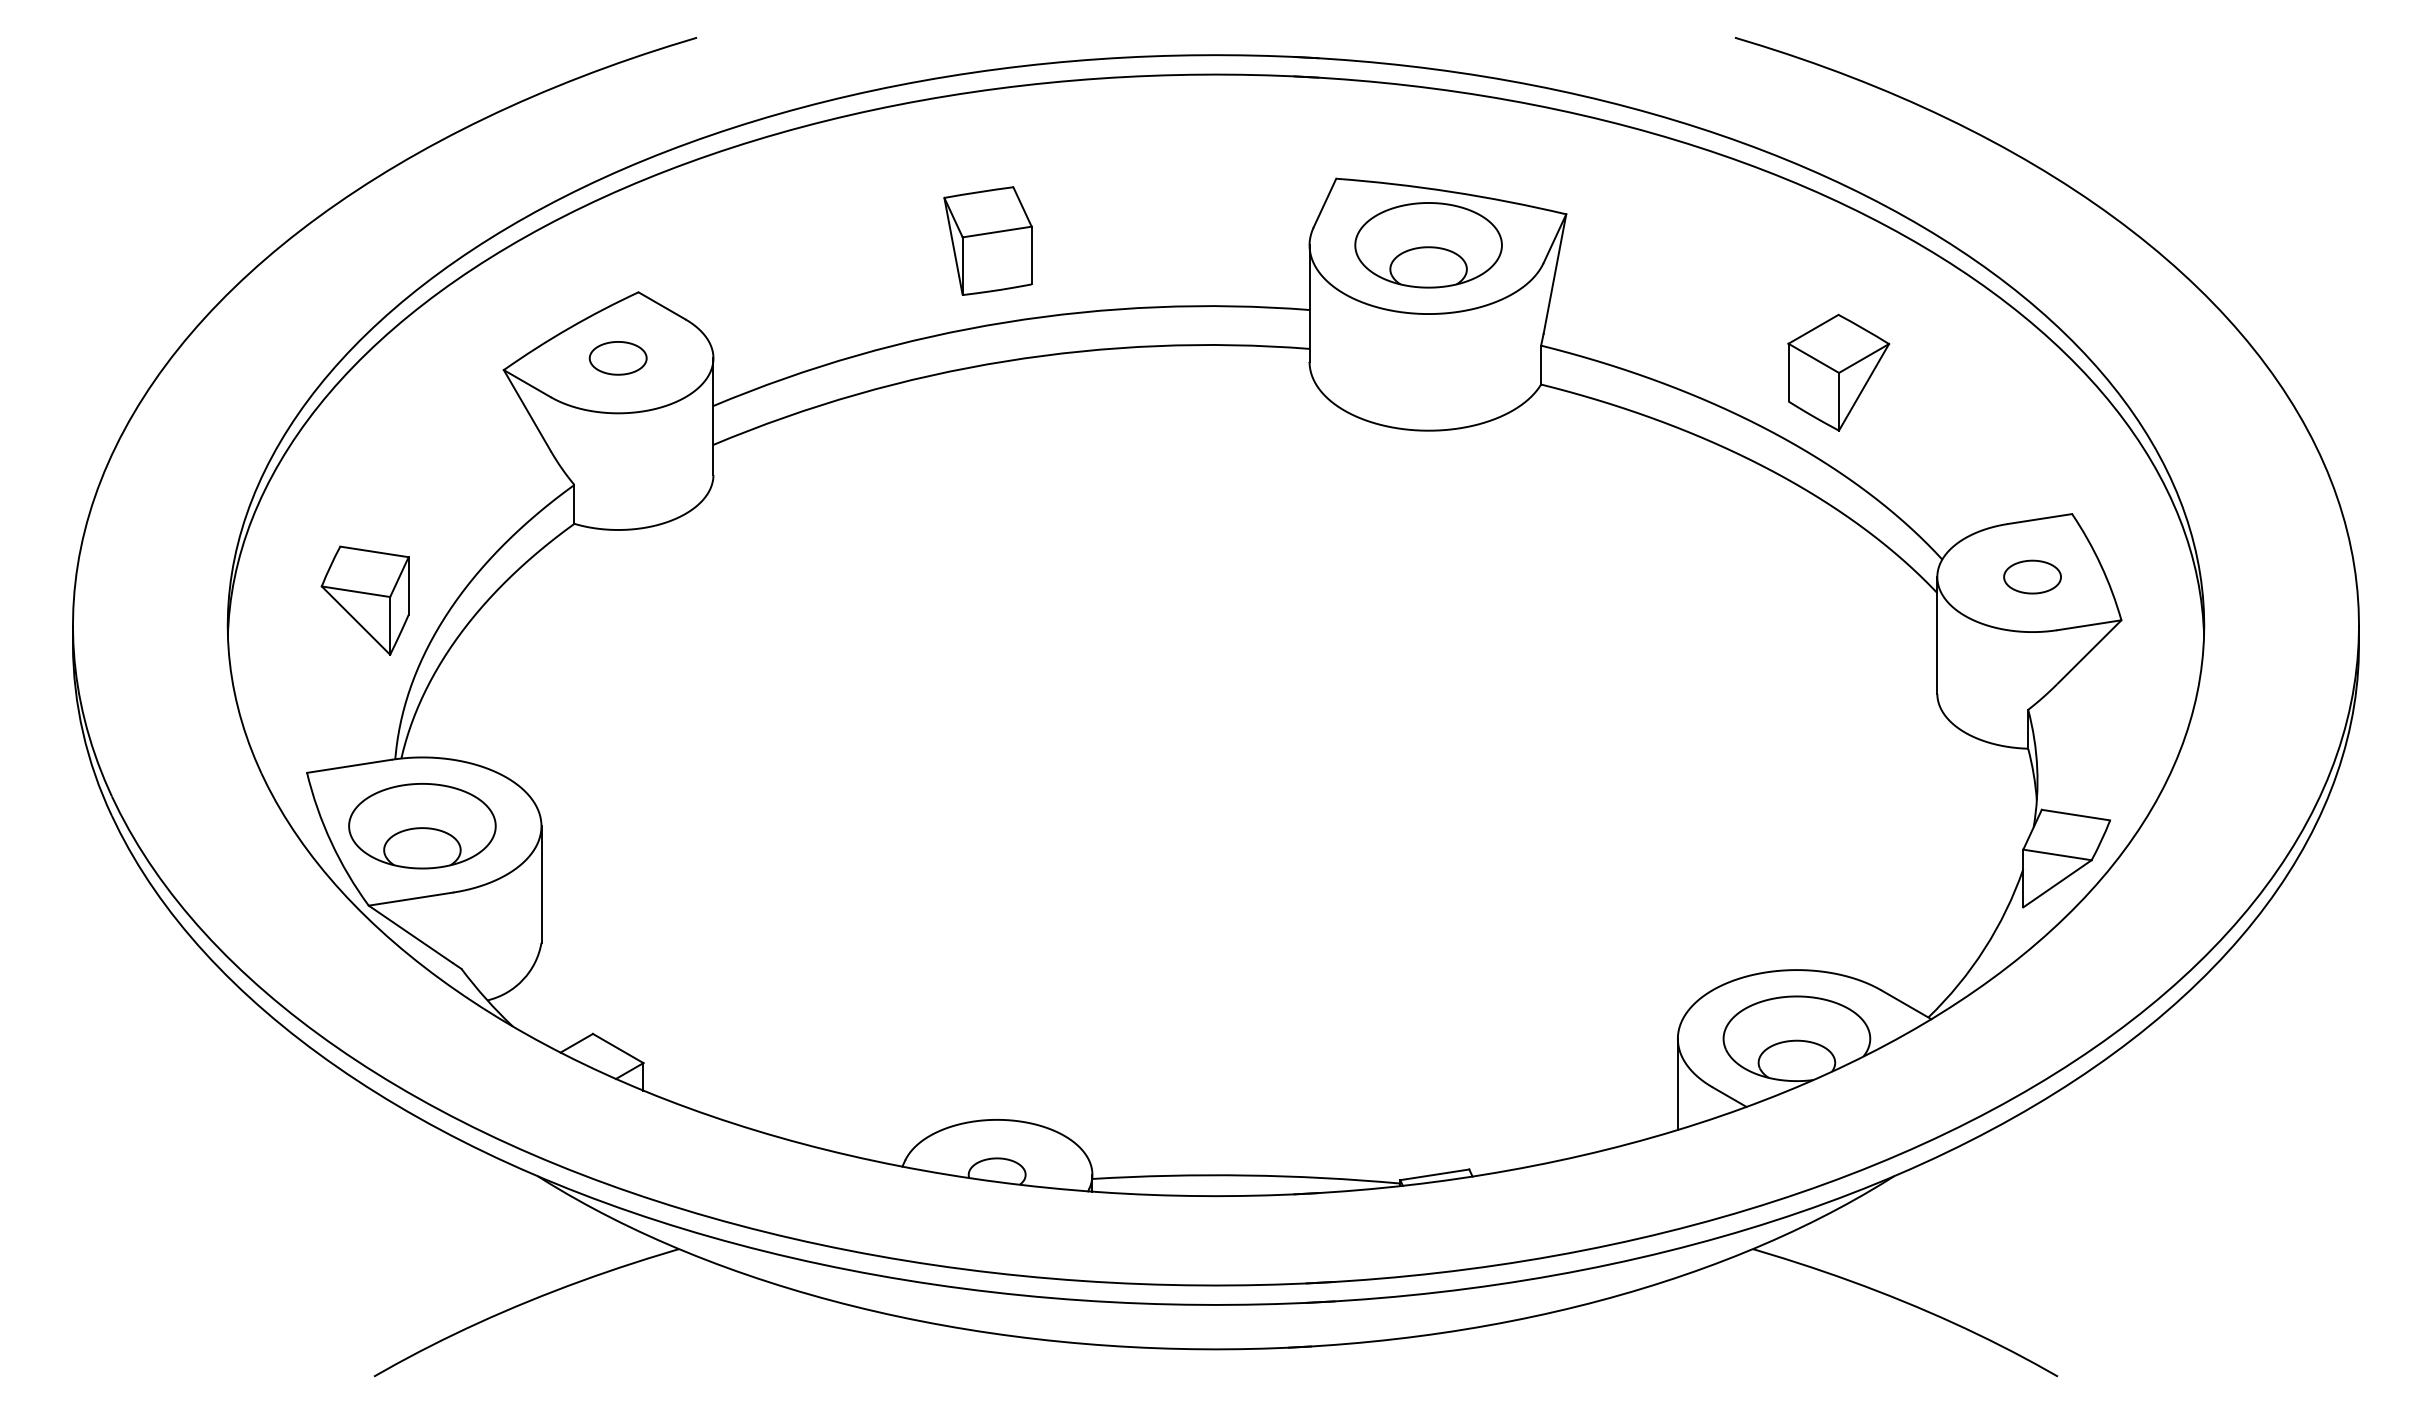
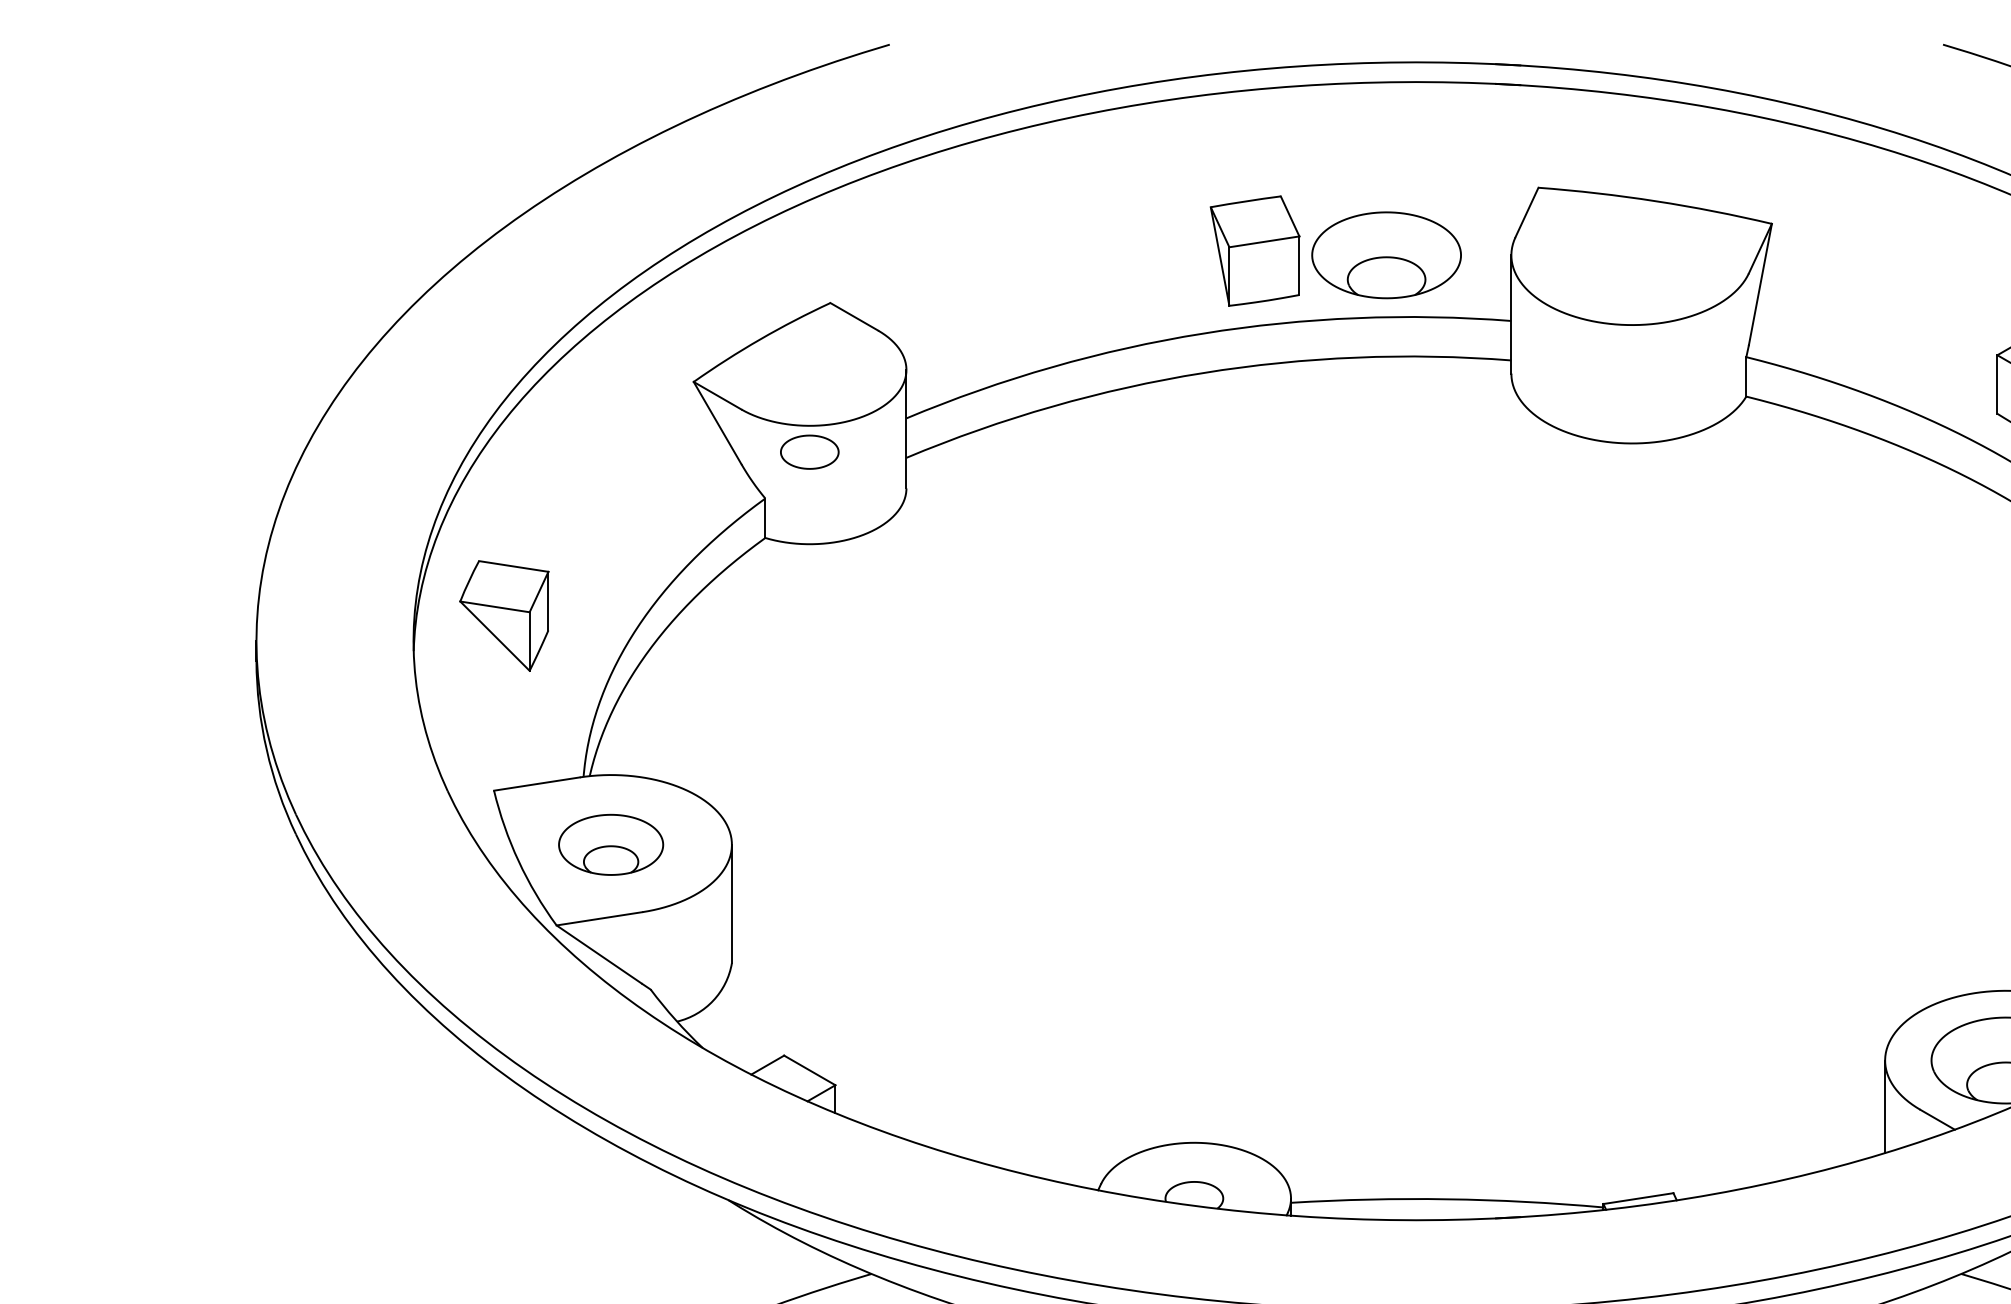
part: (987, 240) -> (1254, 250), moved
part: (1428, 245) -> (1386, 255), moved
part: (617, 358) -> (809, 452), moved
part: (364, 600) -> (503, 615), moved
part: (422, 826) -> (611, 845), size x0.7

